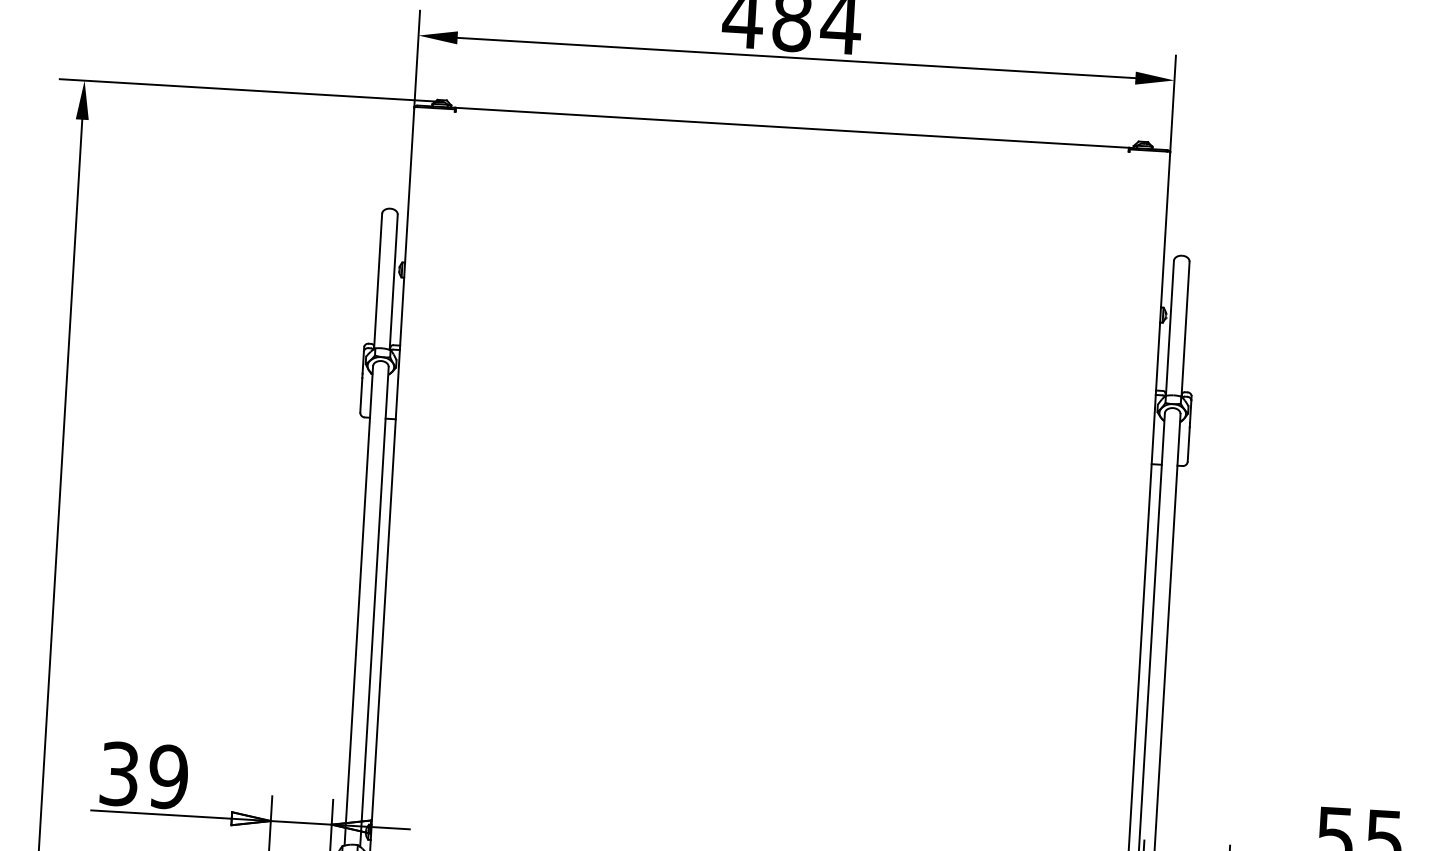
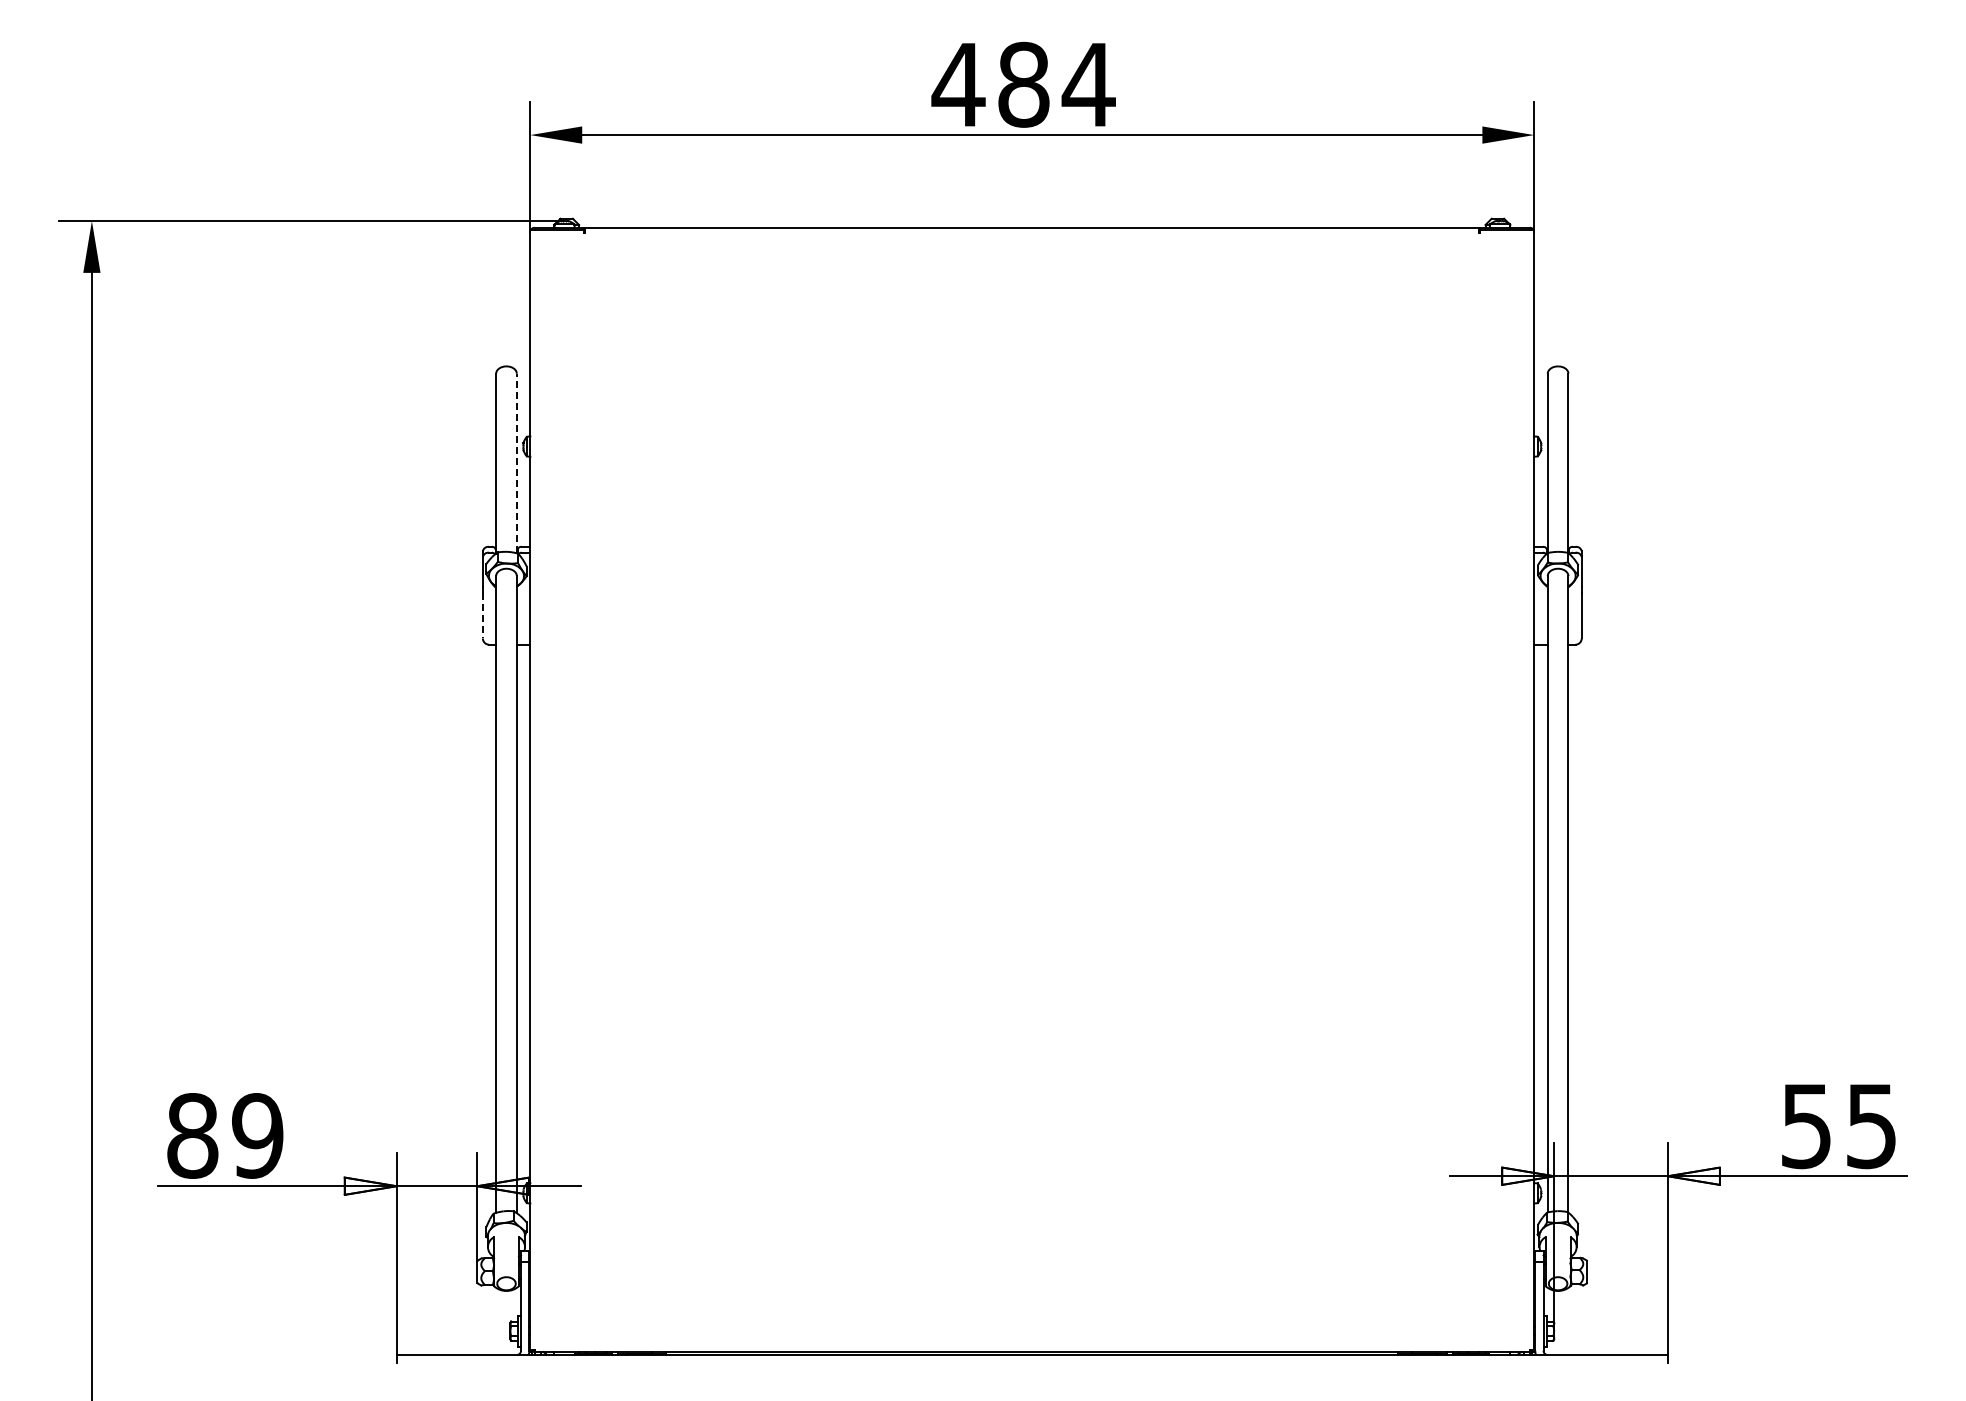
line: (393, 282) -> (516, 463), solid -> dashed
line: (361, 395) -> (482, 615), solid -> dashed
text: (119, 773) -> (192, 1135), 39 -> 89

